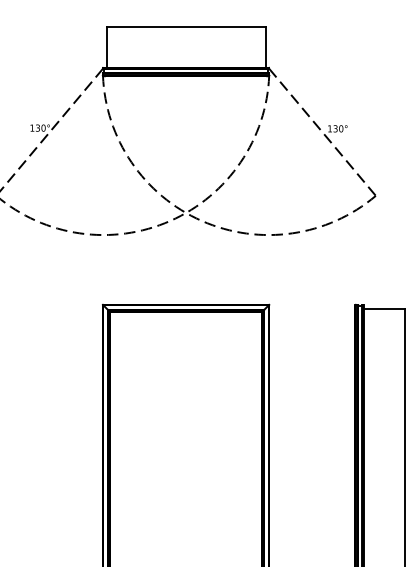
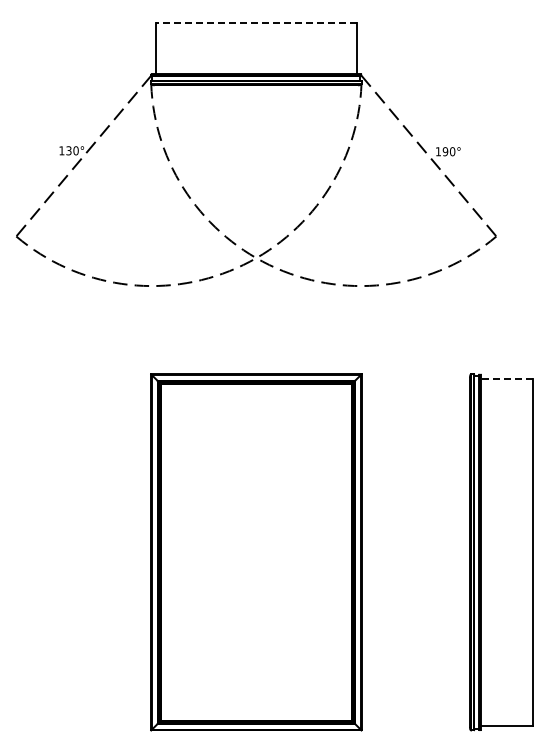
line: (186, 26) -> (256, 22), solid -> dashed
text: (335, 128) -> (445, 151), 130° -> 190°
line: (383, 308) -> (506, 379), solid -> dashed

